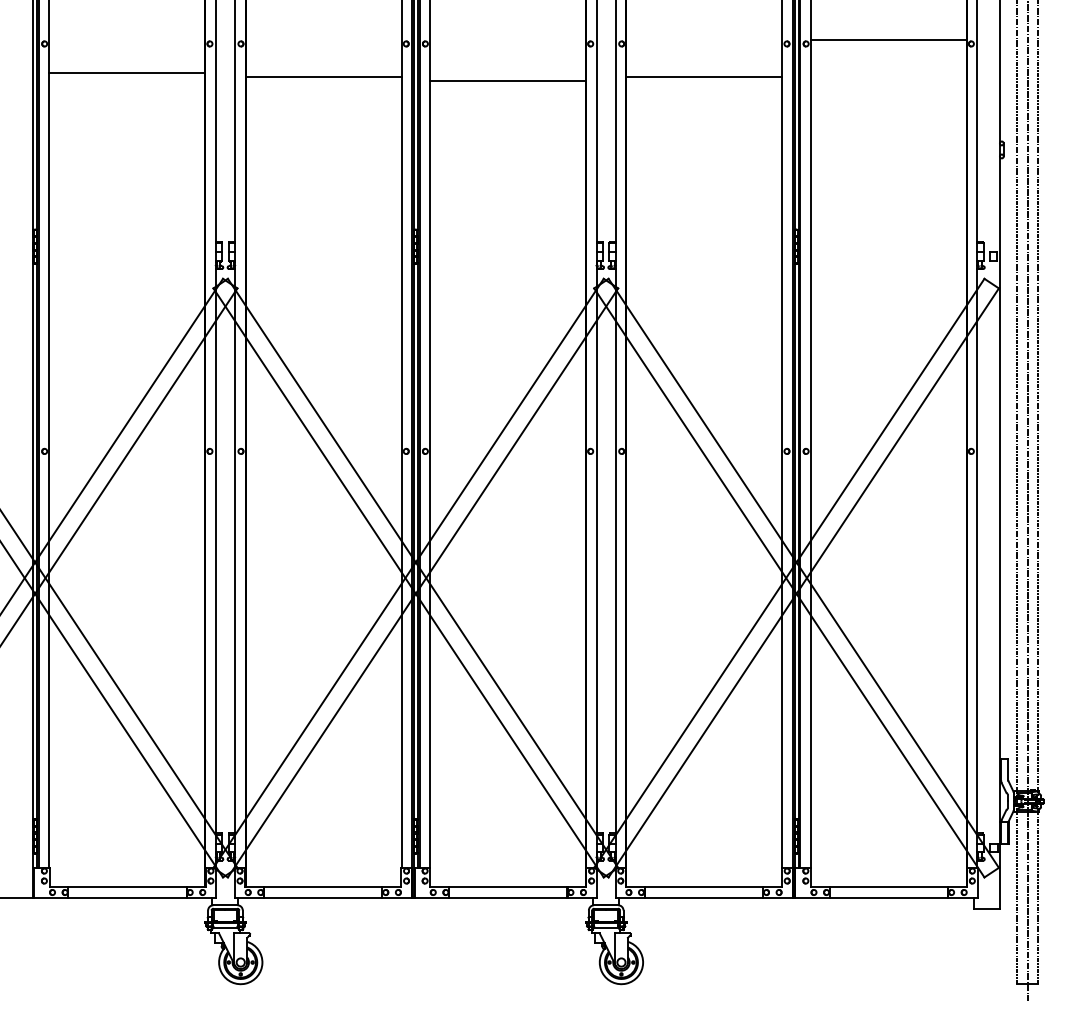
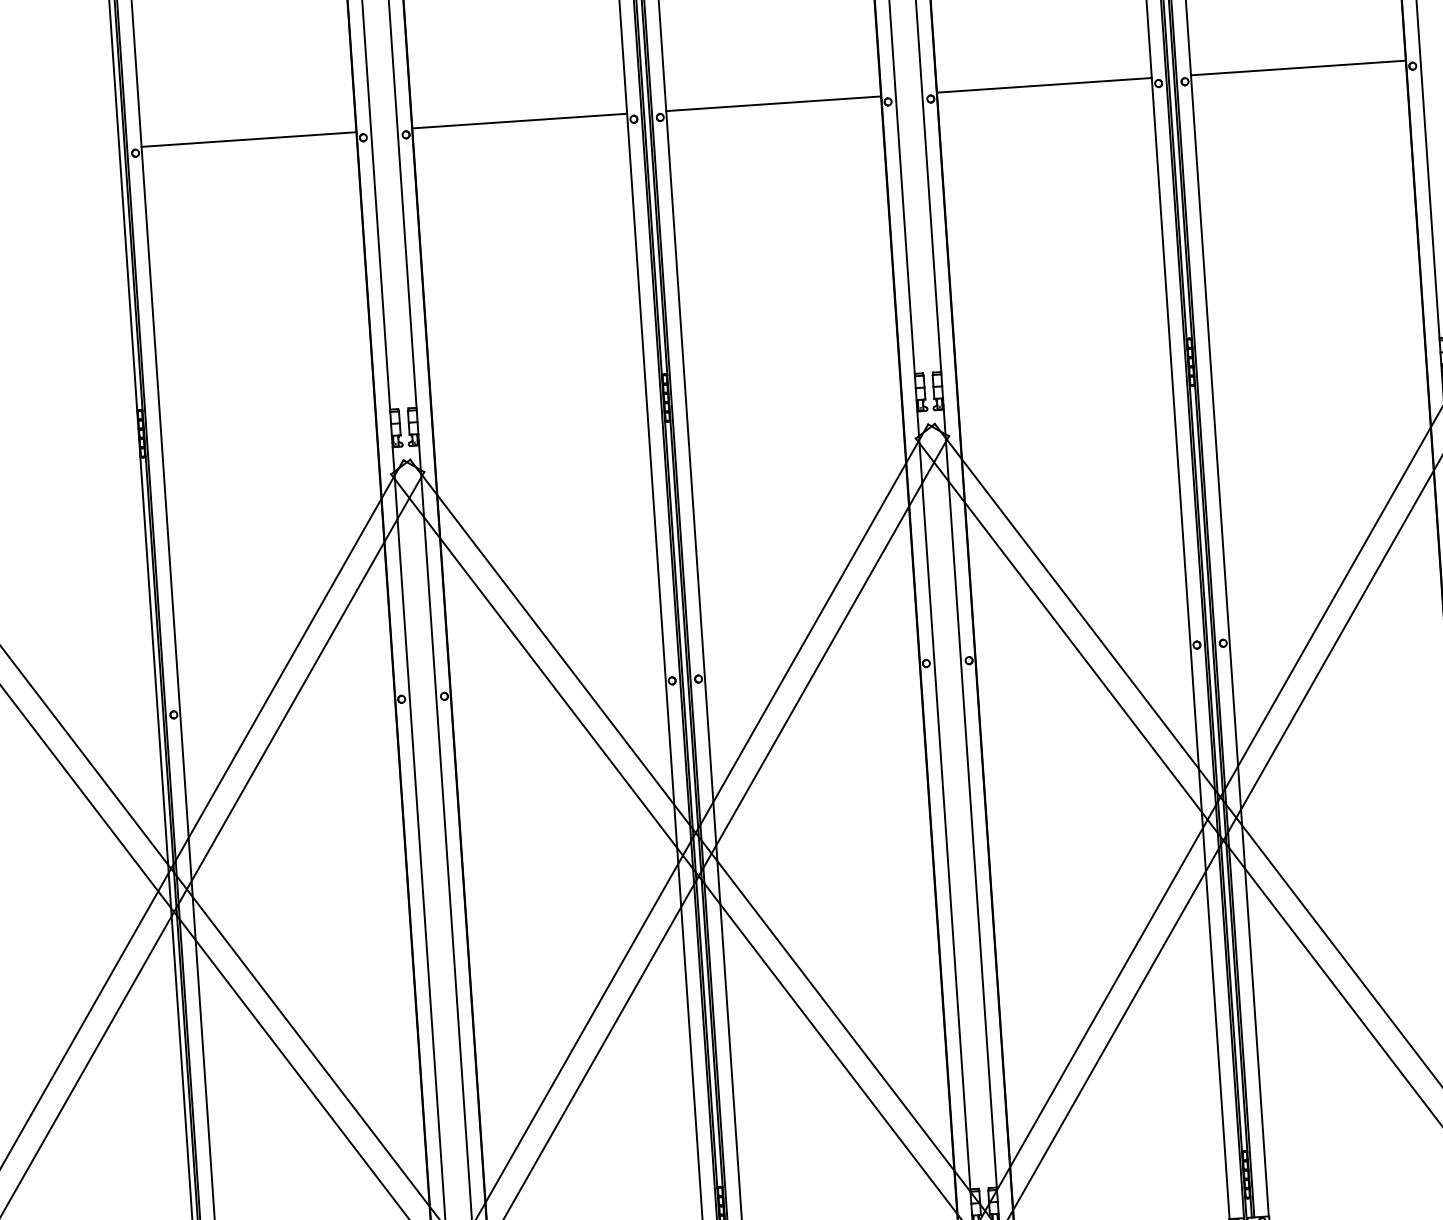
line: (127, 72) -> (249, 139), moved
line: (323, 76) -> (519, 120), moved
line: (704, 76) -> (1044, 85), moved
line: (507, 80) -> (773, 103), moved

